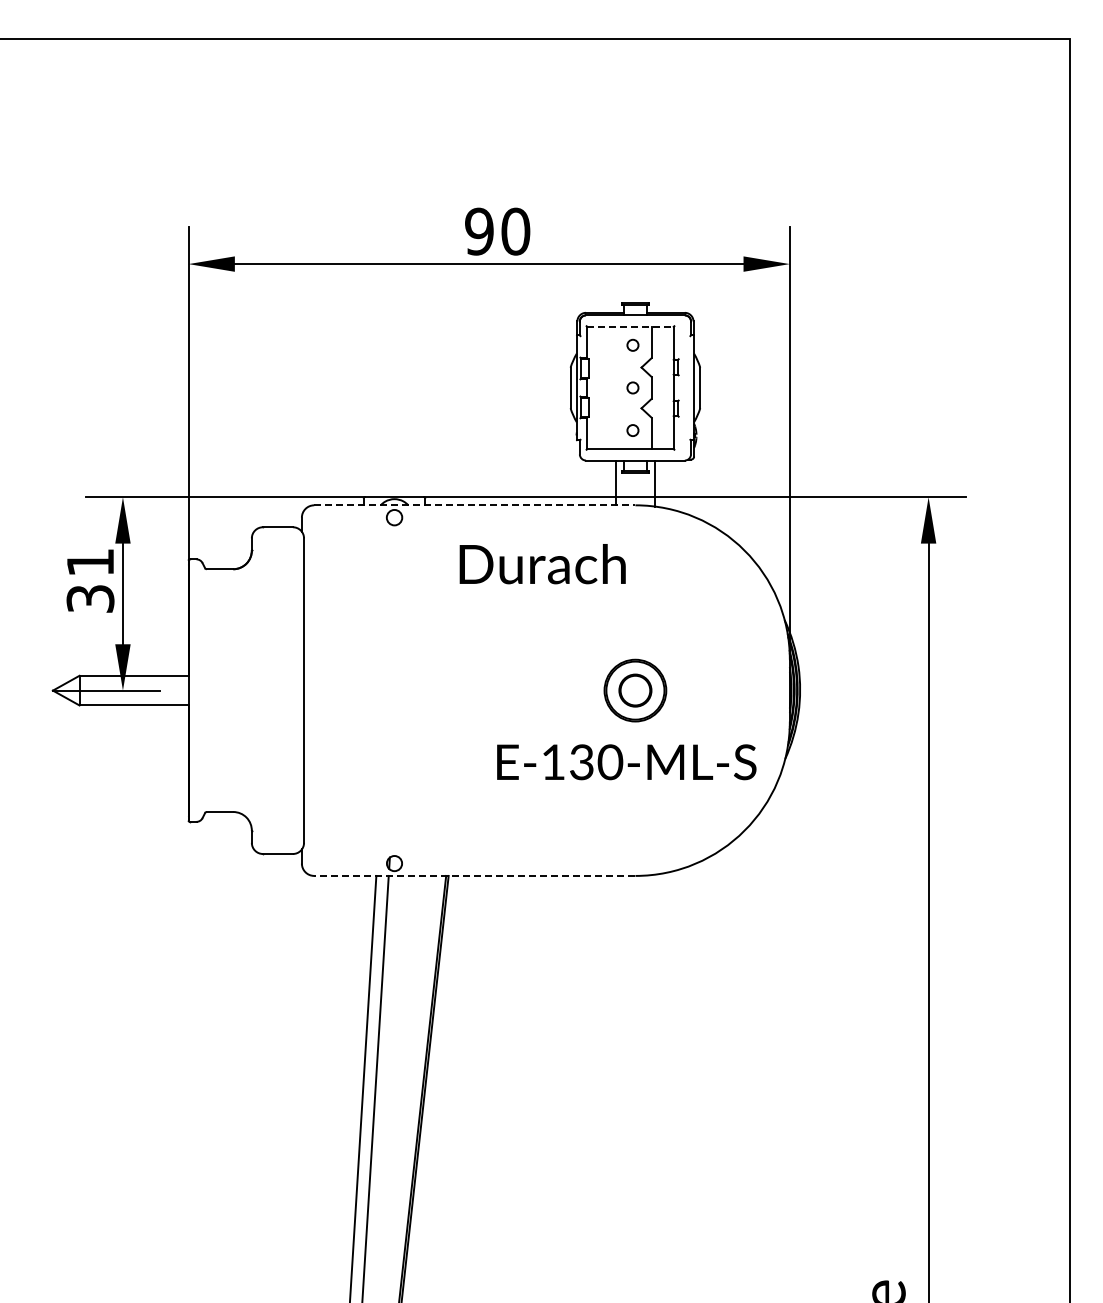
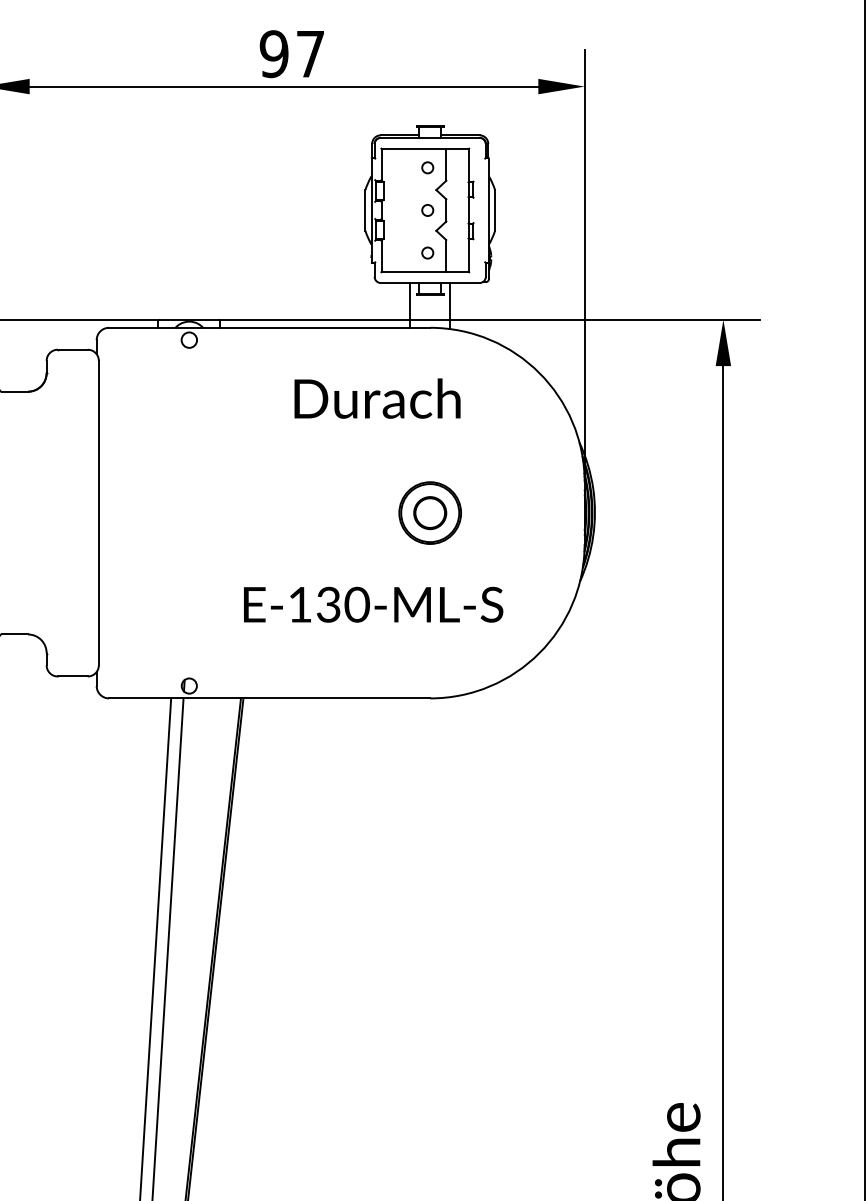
text: (515, 231) -> (310, 53), 90 -> 97
line: (630, 326) -> (425, 148), dashed -> solid
line: (474, 505) -> (269, 327), dashed -> solid
text: (542, 564) -> (377, 398), moved
text: (626, 762) -> (373, 604), moved
line: (474, 875) -> (269, 697), dashed -> solid

